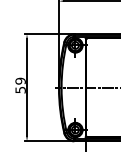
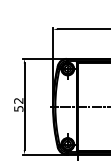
text: (20, 80) -> (18, 100), 59 -> 52

